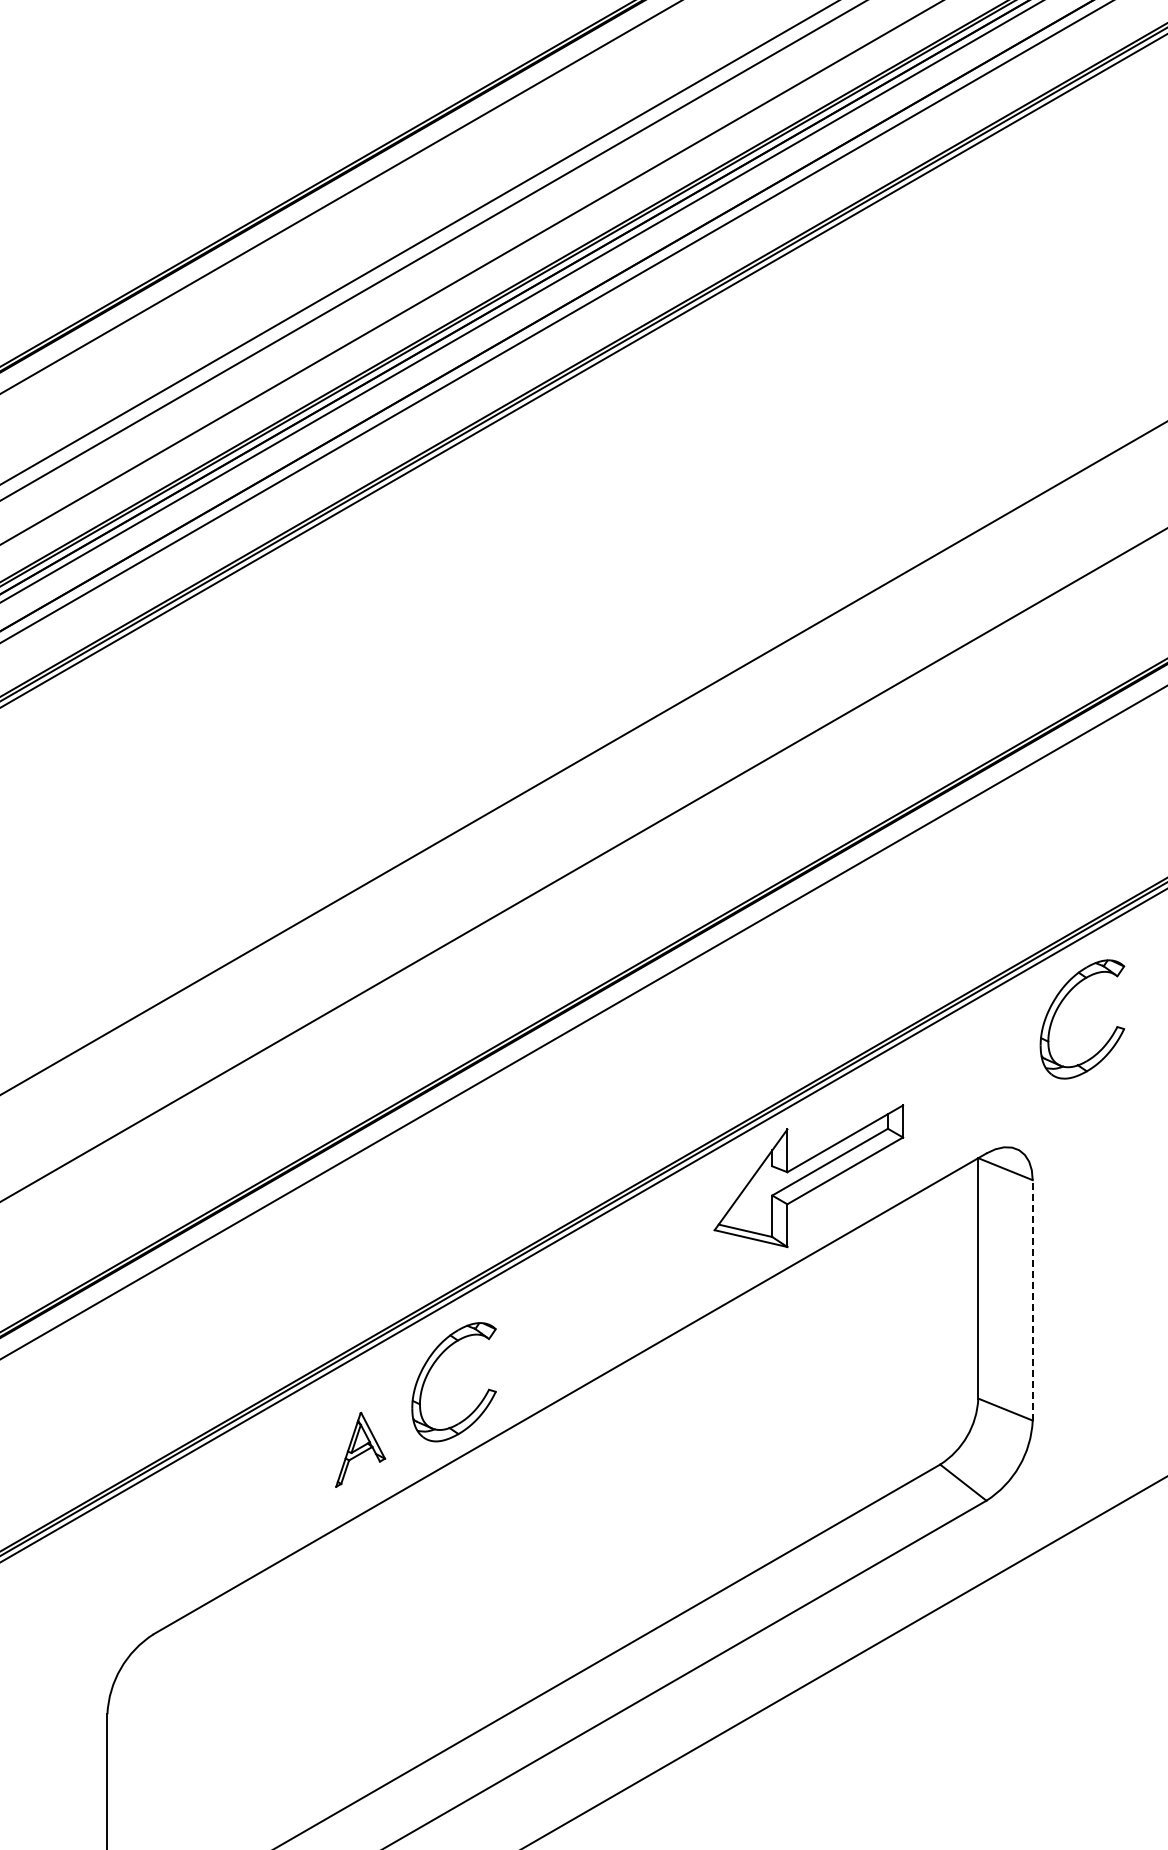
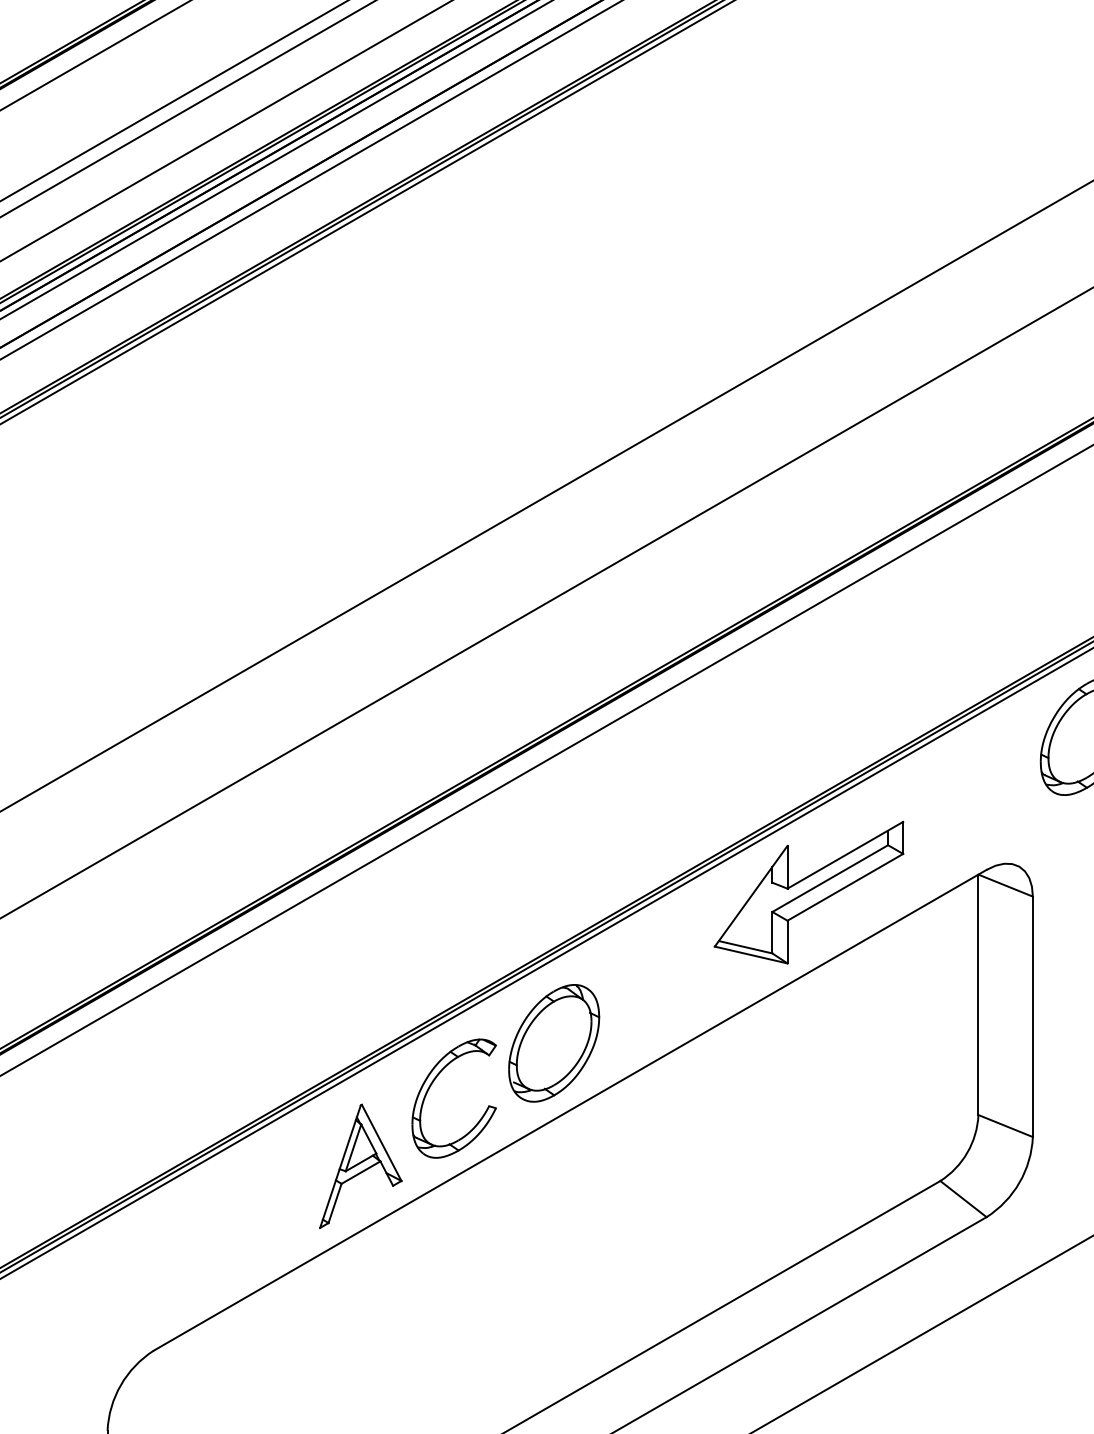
line: (1032, 1299) -> (1032, 1015), dashed -> solid
part: (554, 1326) -> (554, 1042), added
part: (360, 1449) -> (360, 1165), size x1.67

